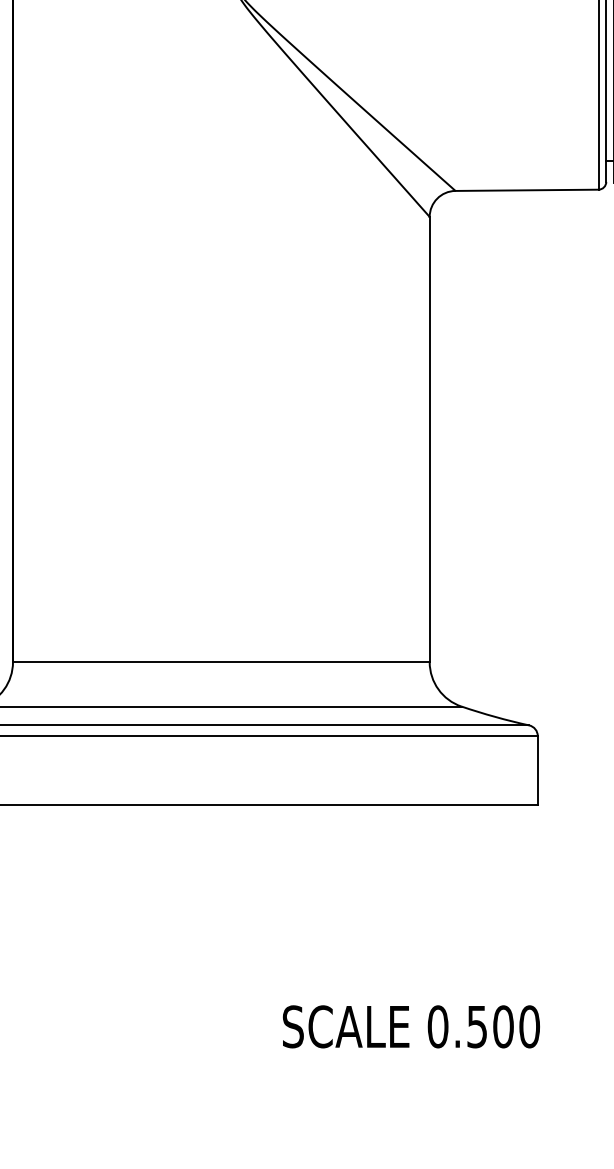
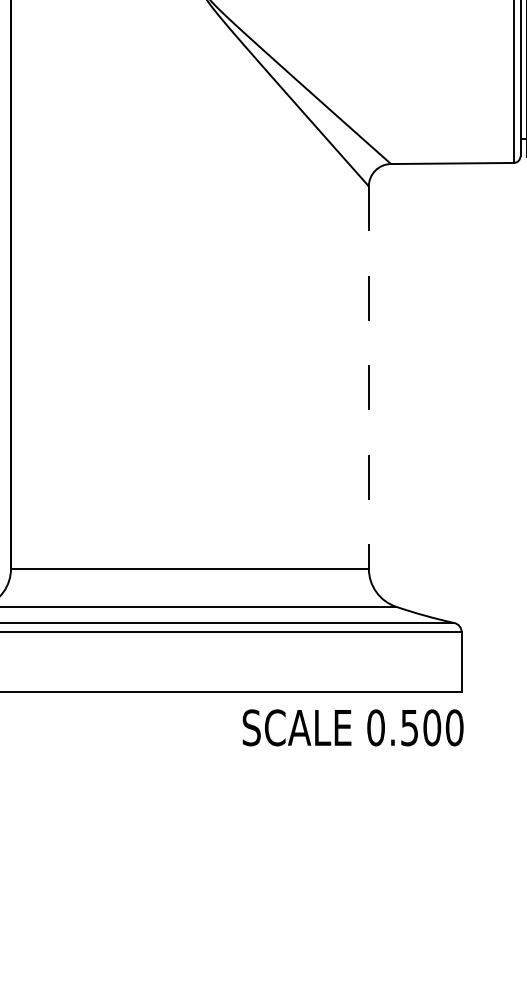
line: (429, 440) -> (368, 378), solid -> dashed
text: (410, 1026) -> (352, 727), moved

